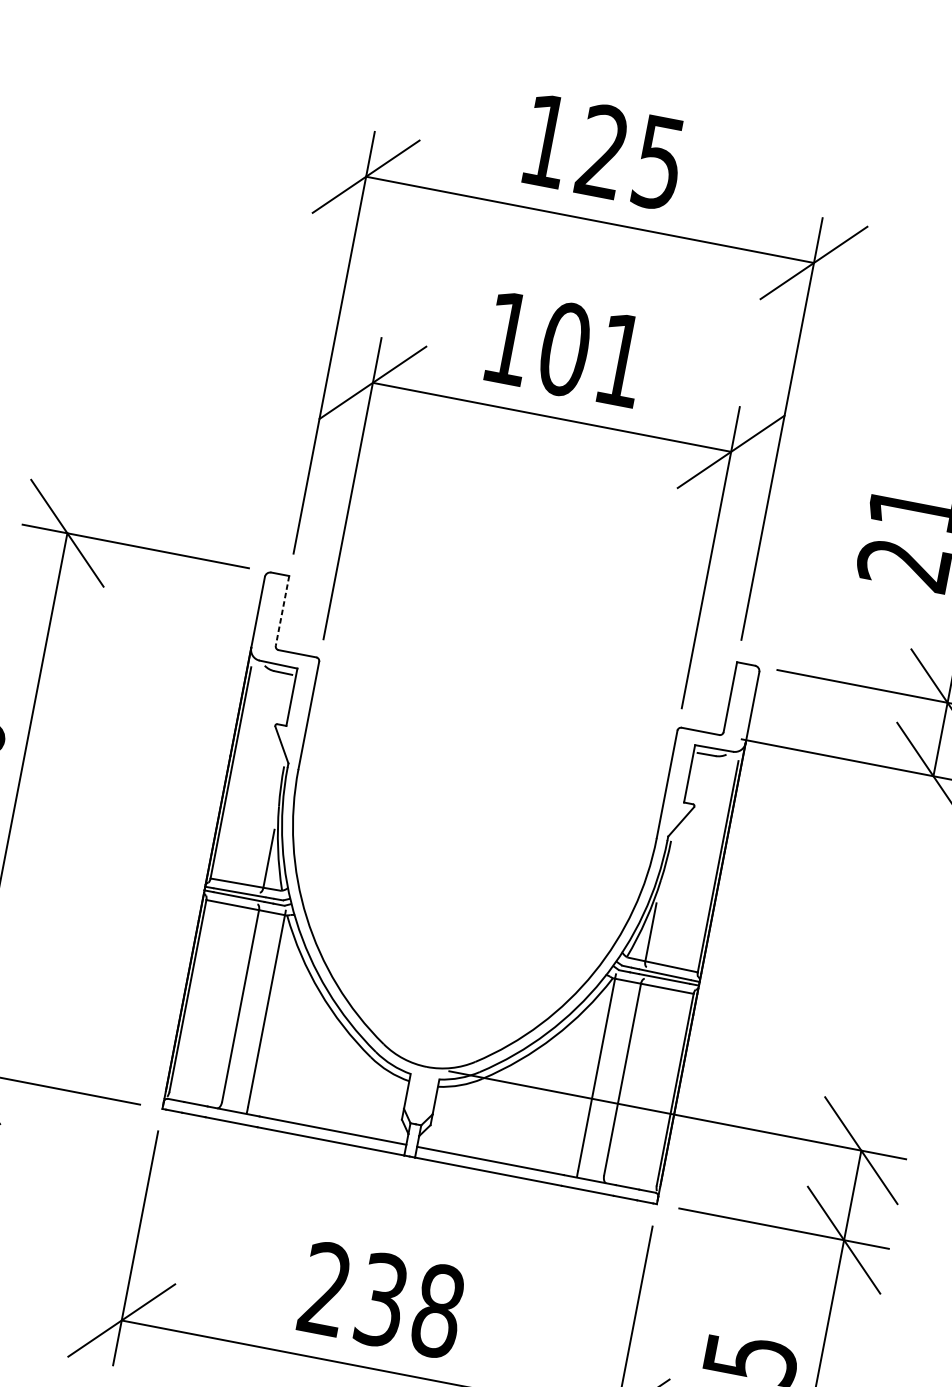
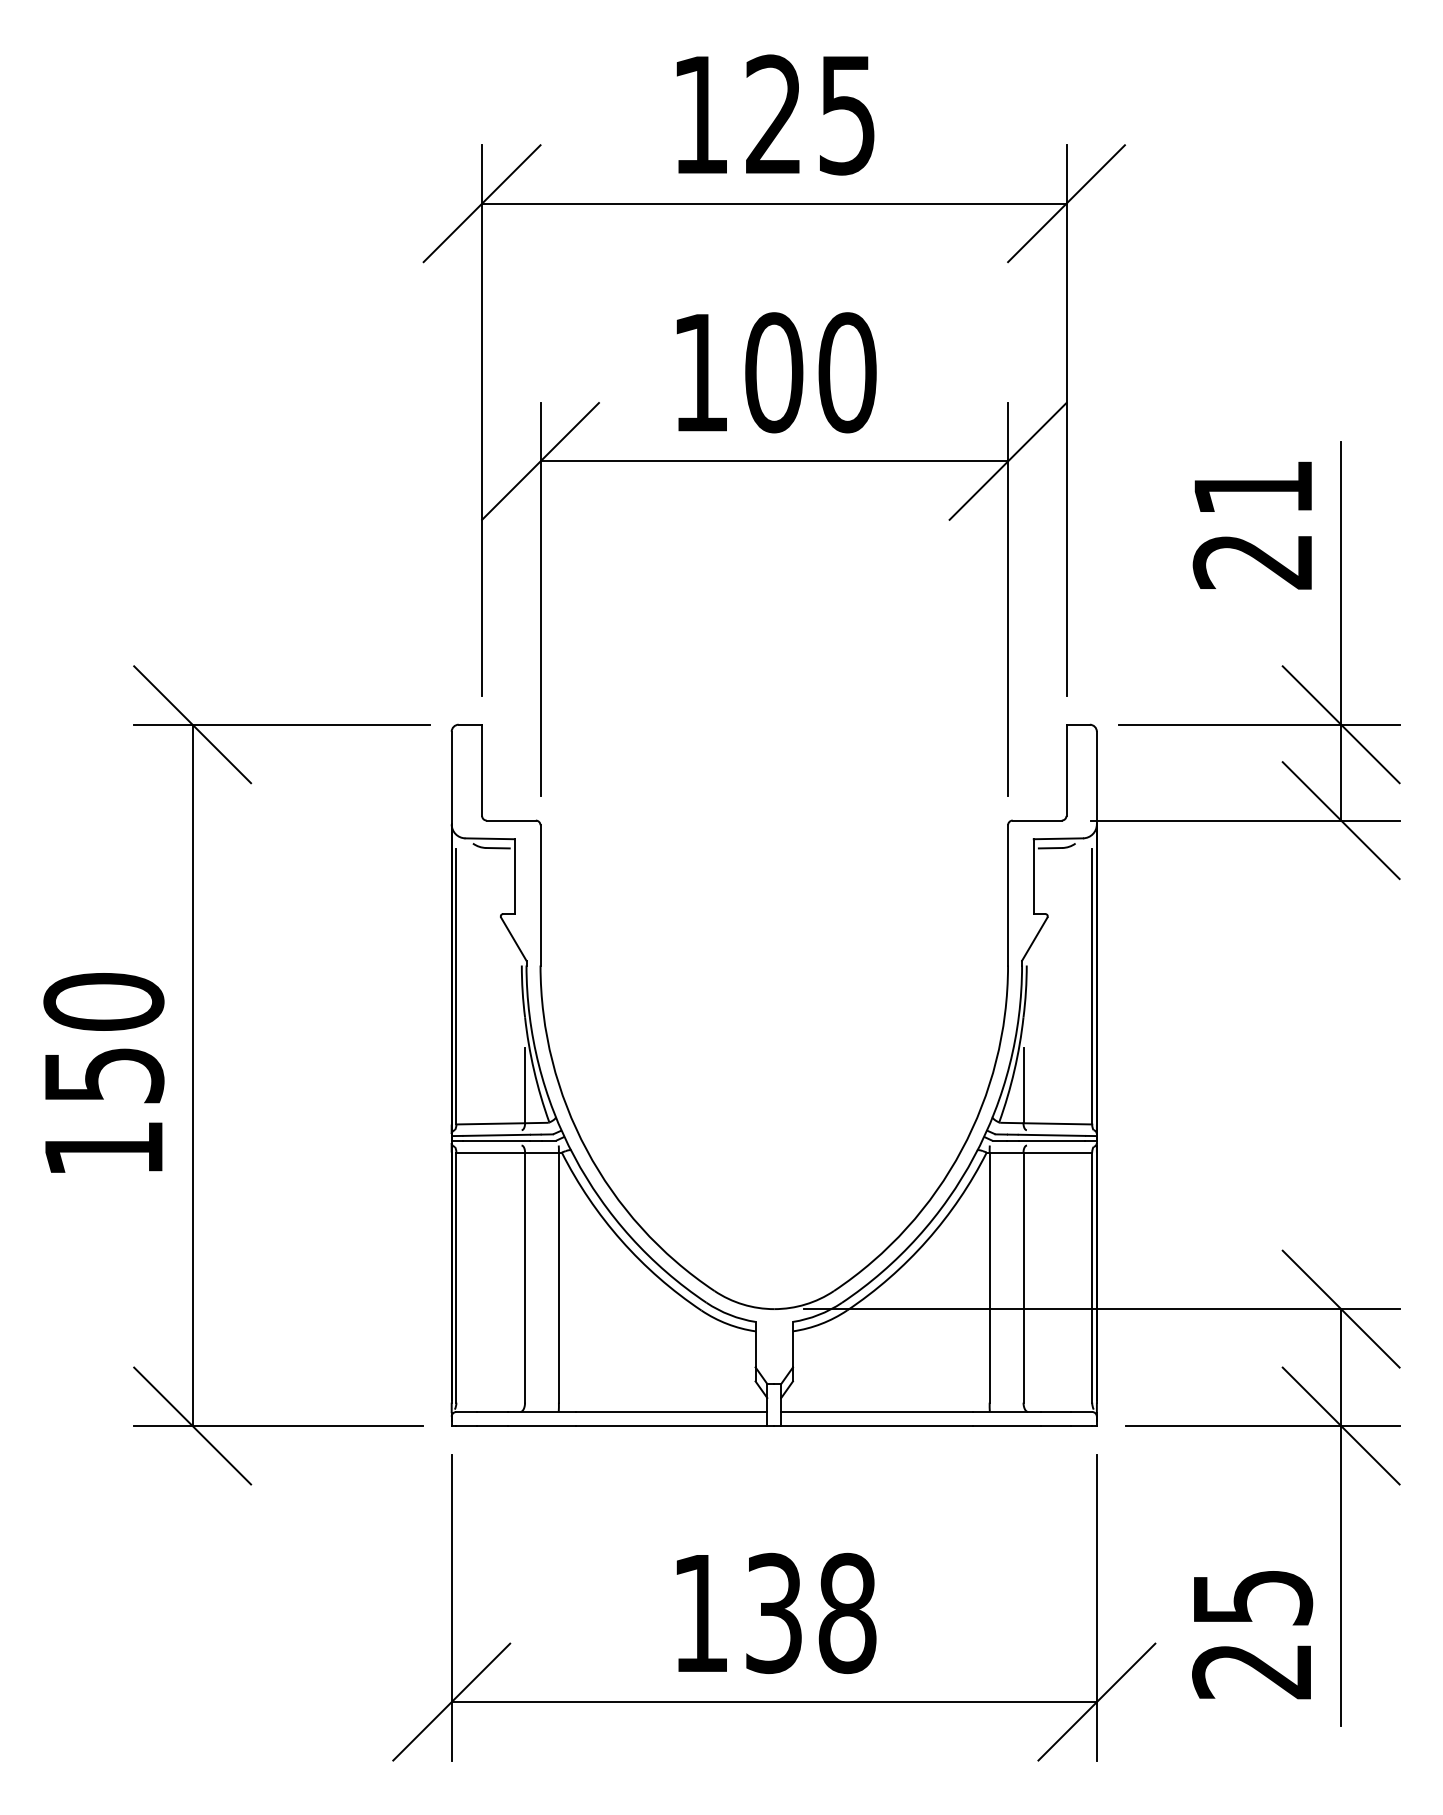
text: (621, 360) -> (847, 372), 101 -> 100
line: (282, 611) -> (482, 770), dashed -> solid
text: (325, 1287) -> (699, 1611), 238 -> 138

